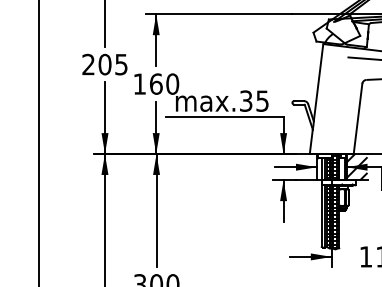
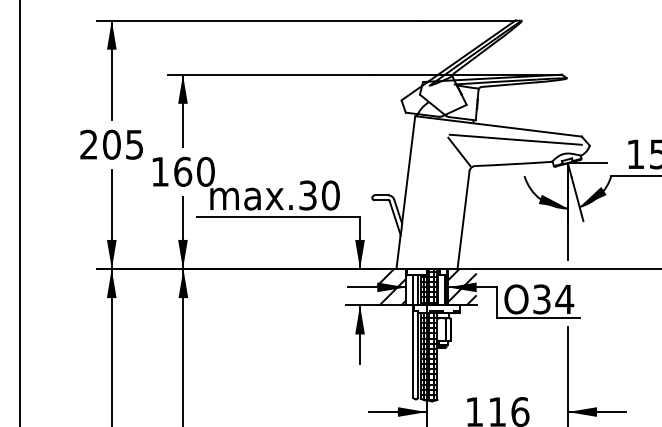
line: (355, 69) -> (459, 151), added
text: (262, 101) -> (330, 195), max.35 -> max.30
hatch: (306, 167) -> (391, 287), added

